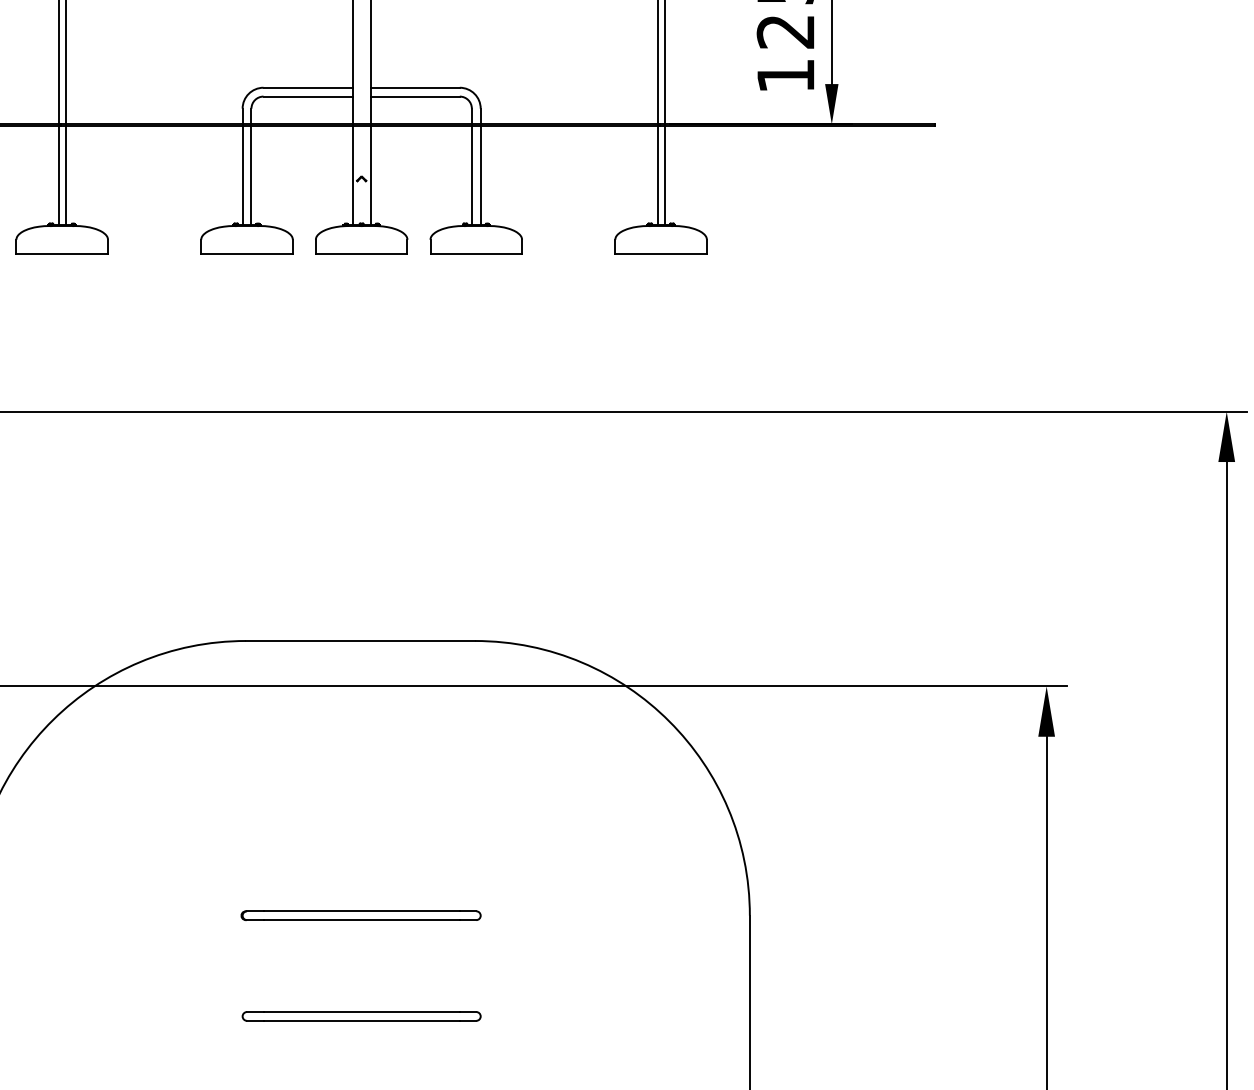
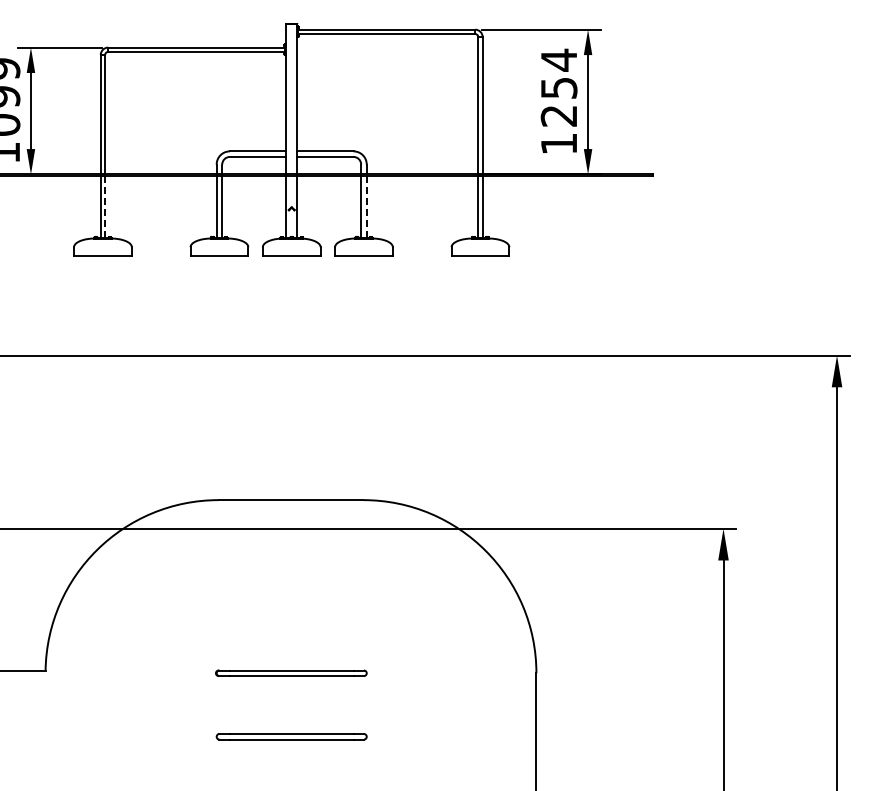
line: (66, 175) -> (105, 206), solid -> dashed
line: (480, 175) -> (366, 206), solid -> dashed

